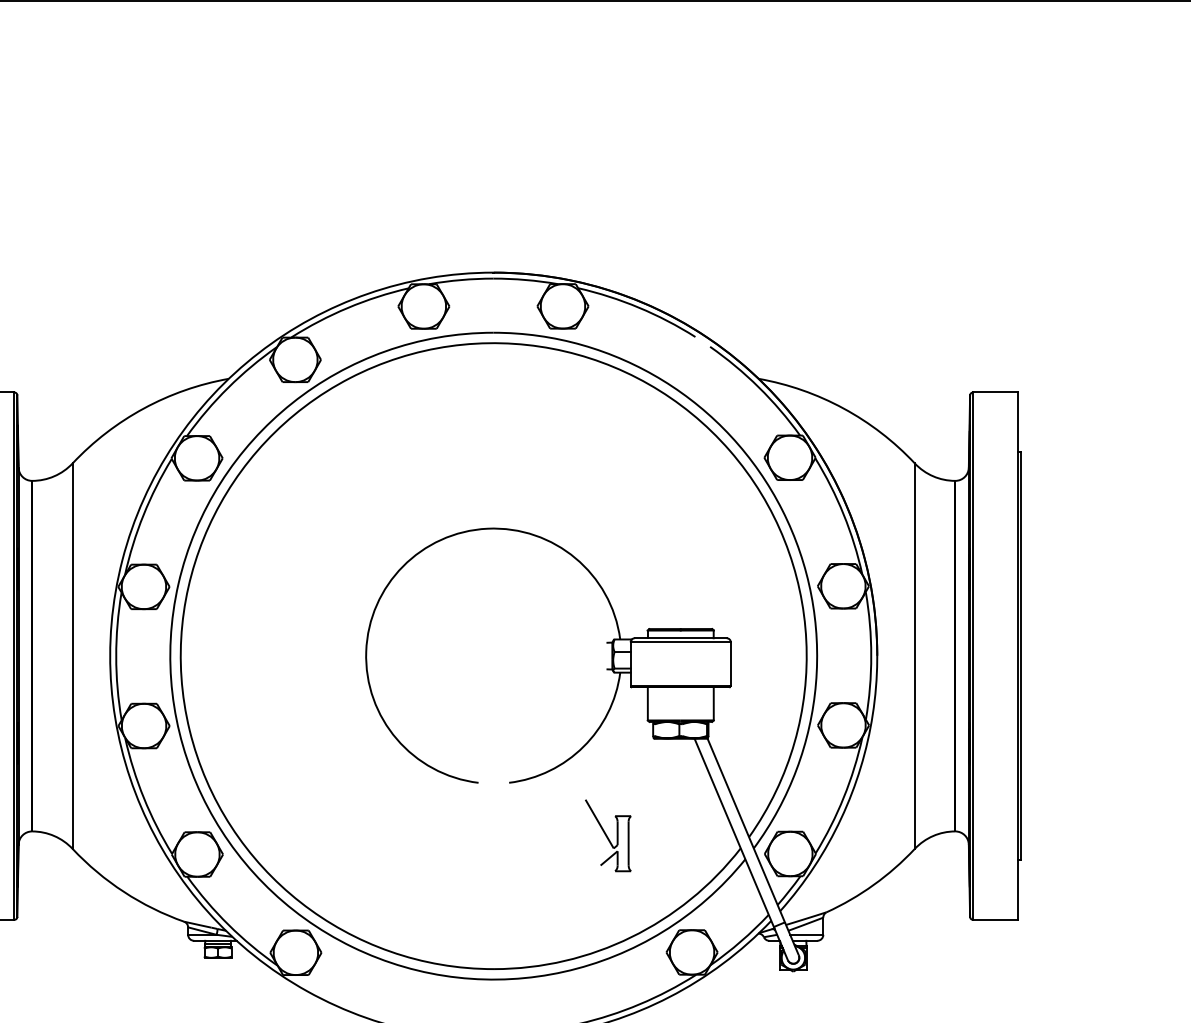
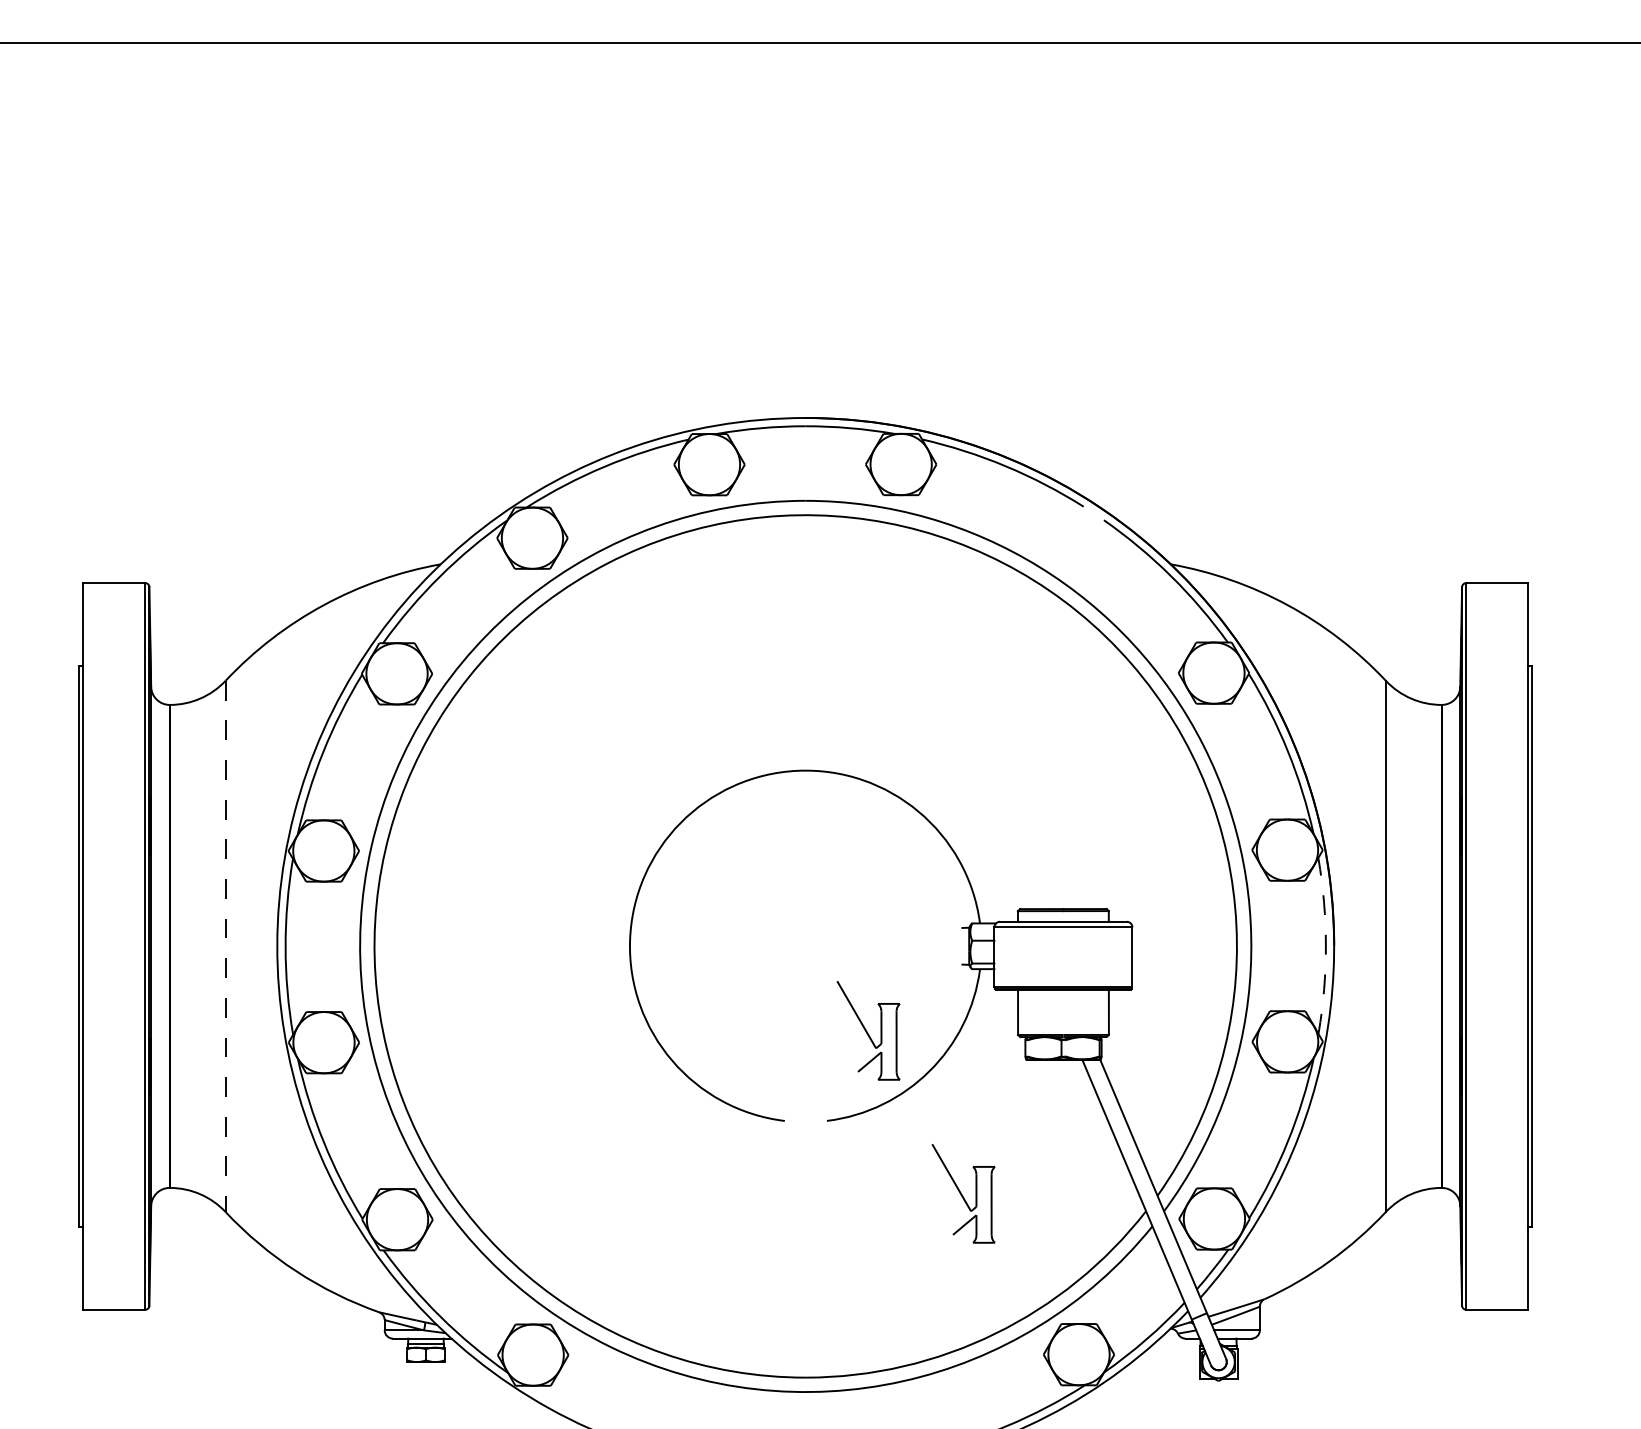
arc: (870, 655) -> (1325, 945), solid -> dashed
line: (72, 656) -> (225, 946), solid -> dashed
part: (539, 717) -> (868, 1030), added

